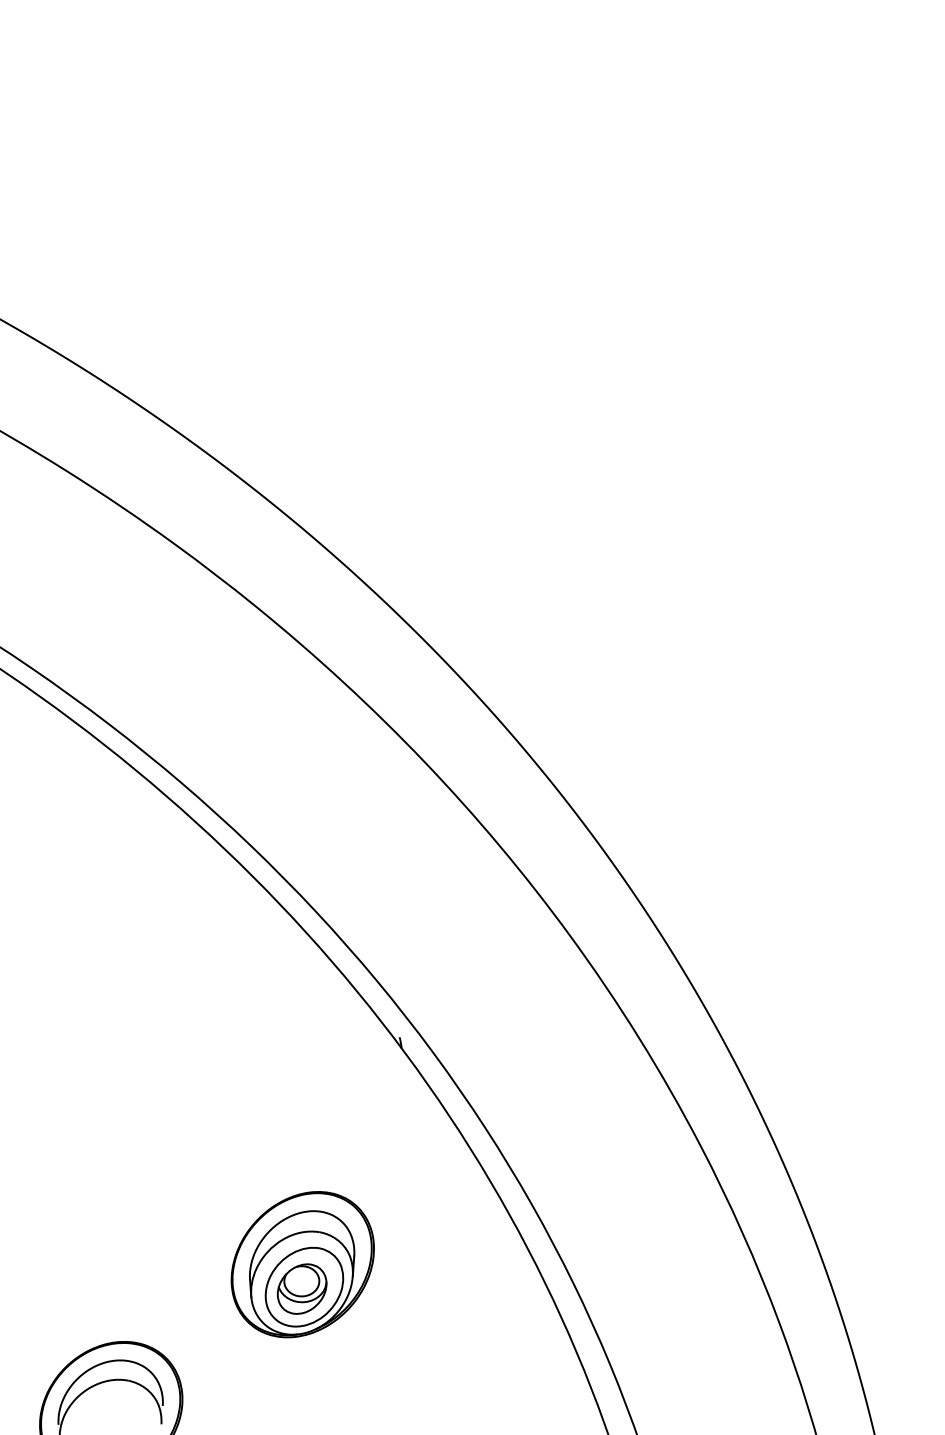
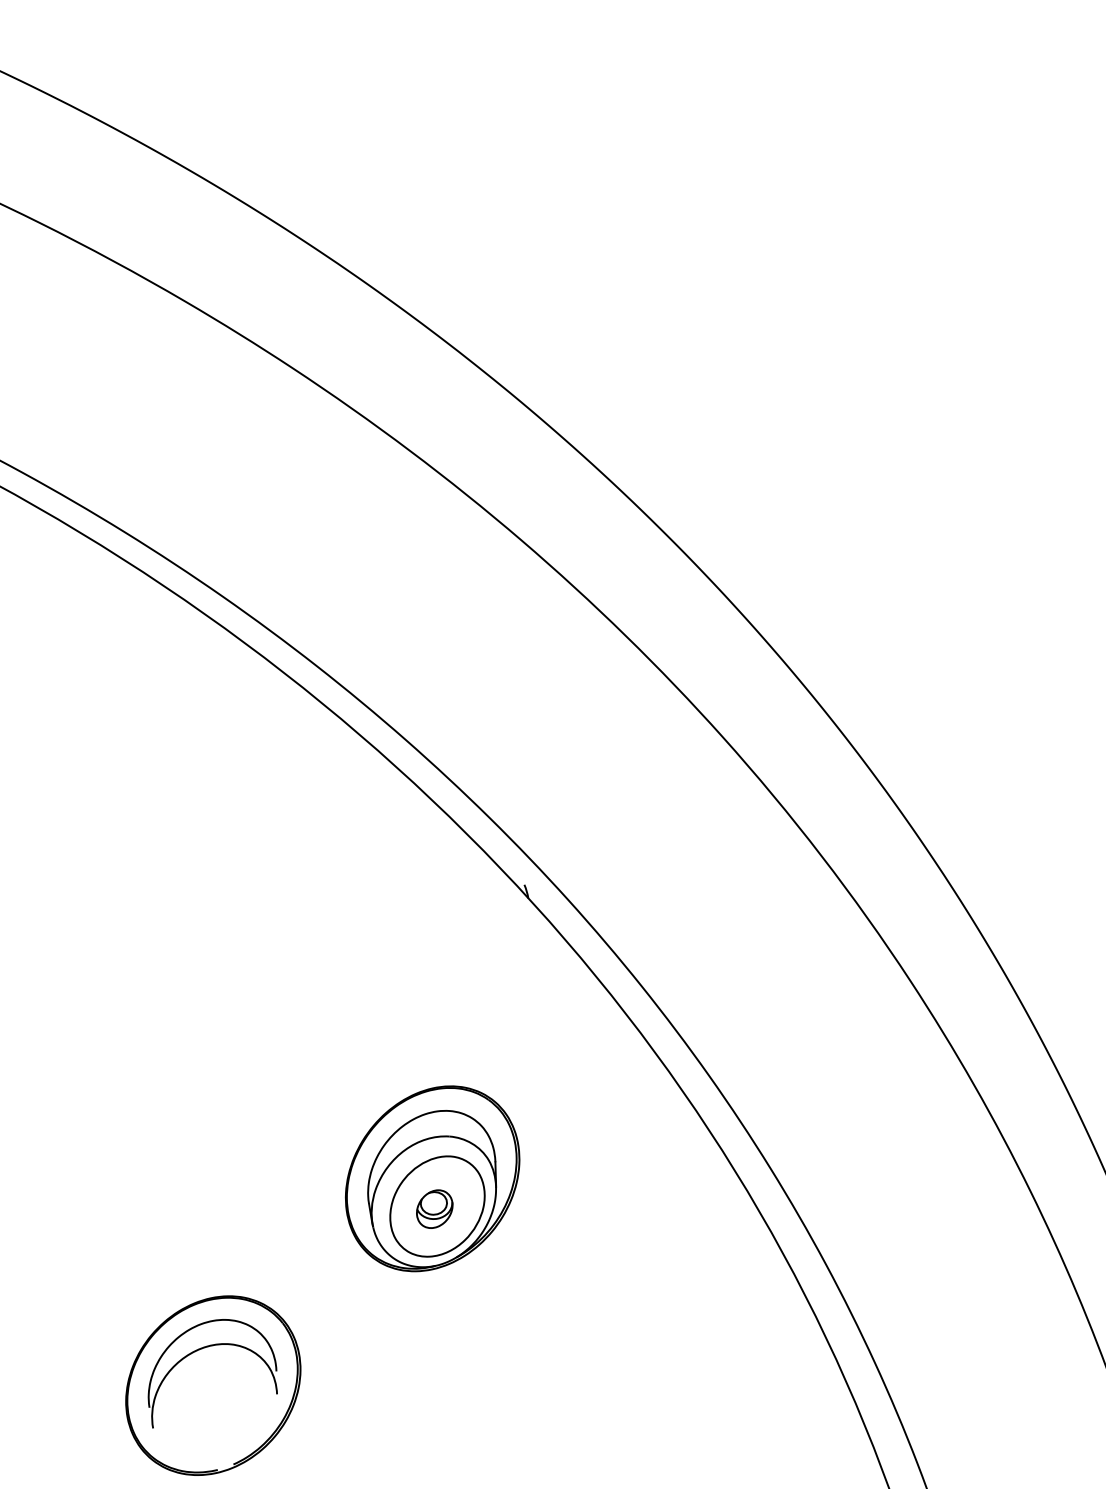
part: (301, 1288) -> (433, 1208), size x0.6

